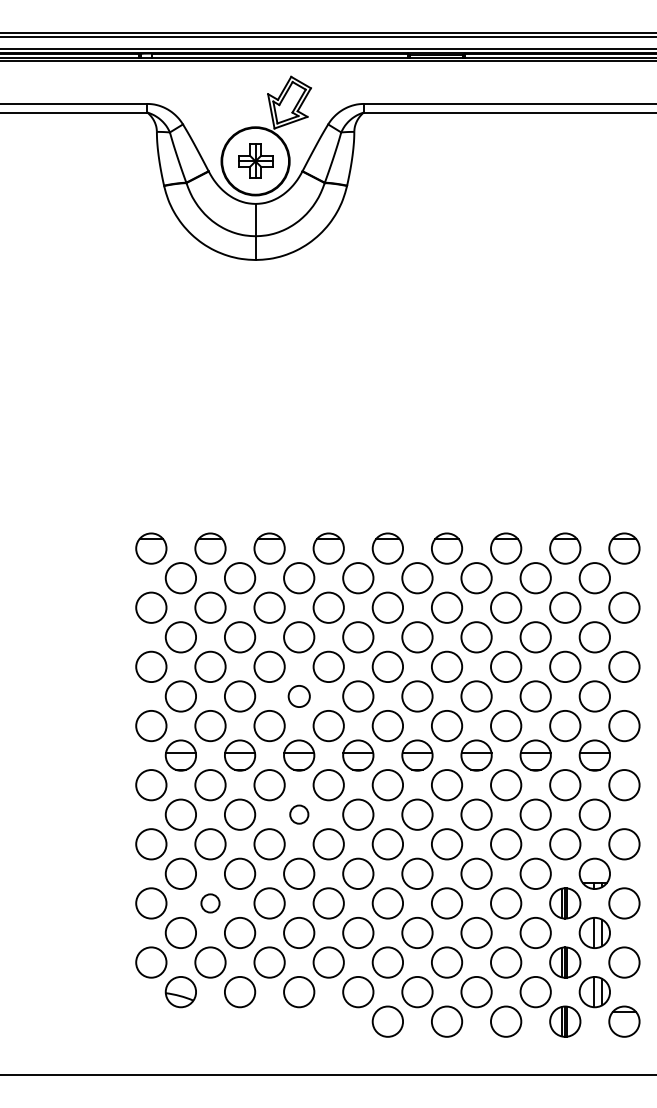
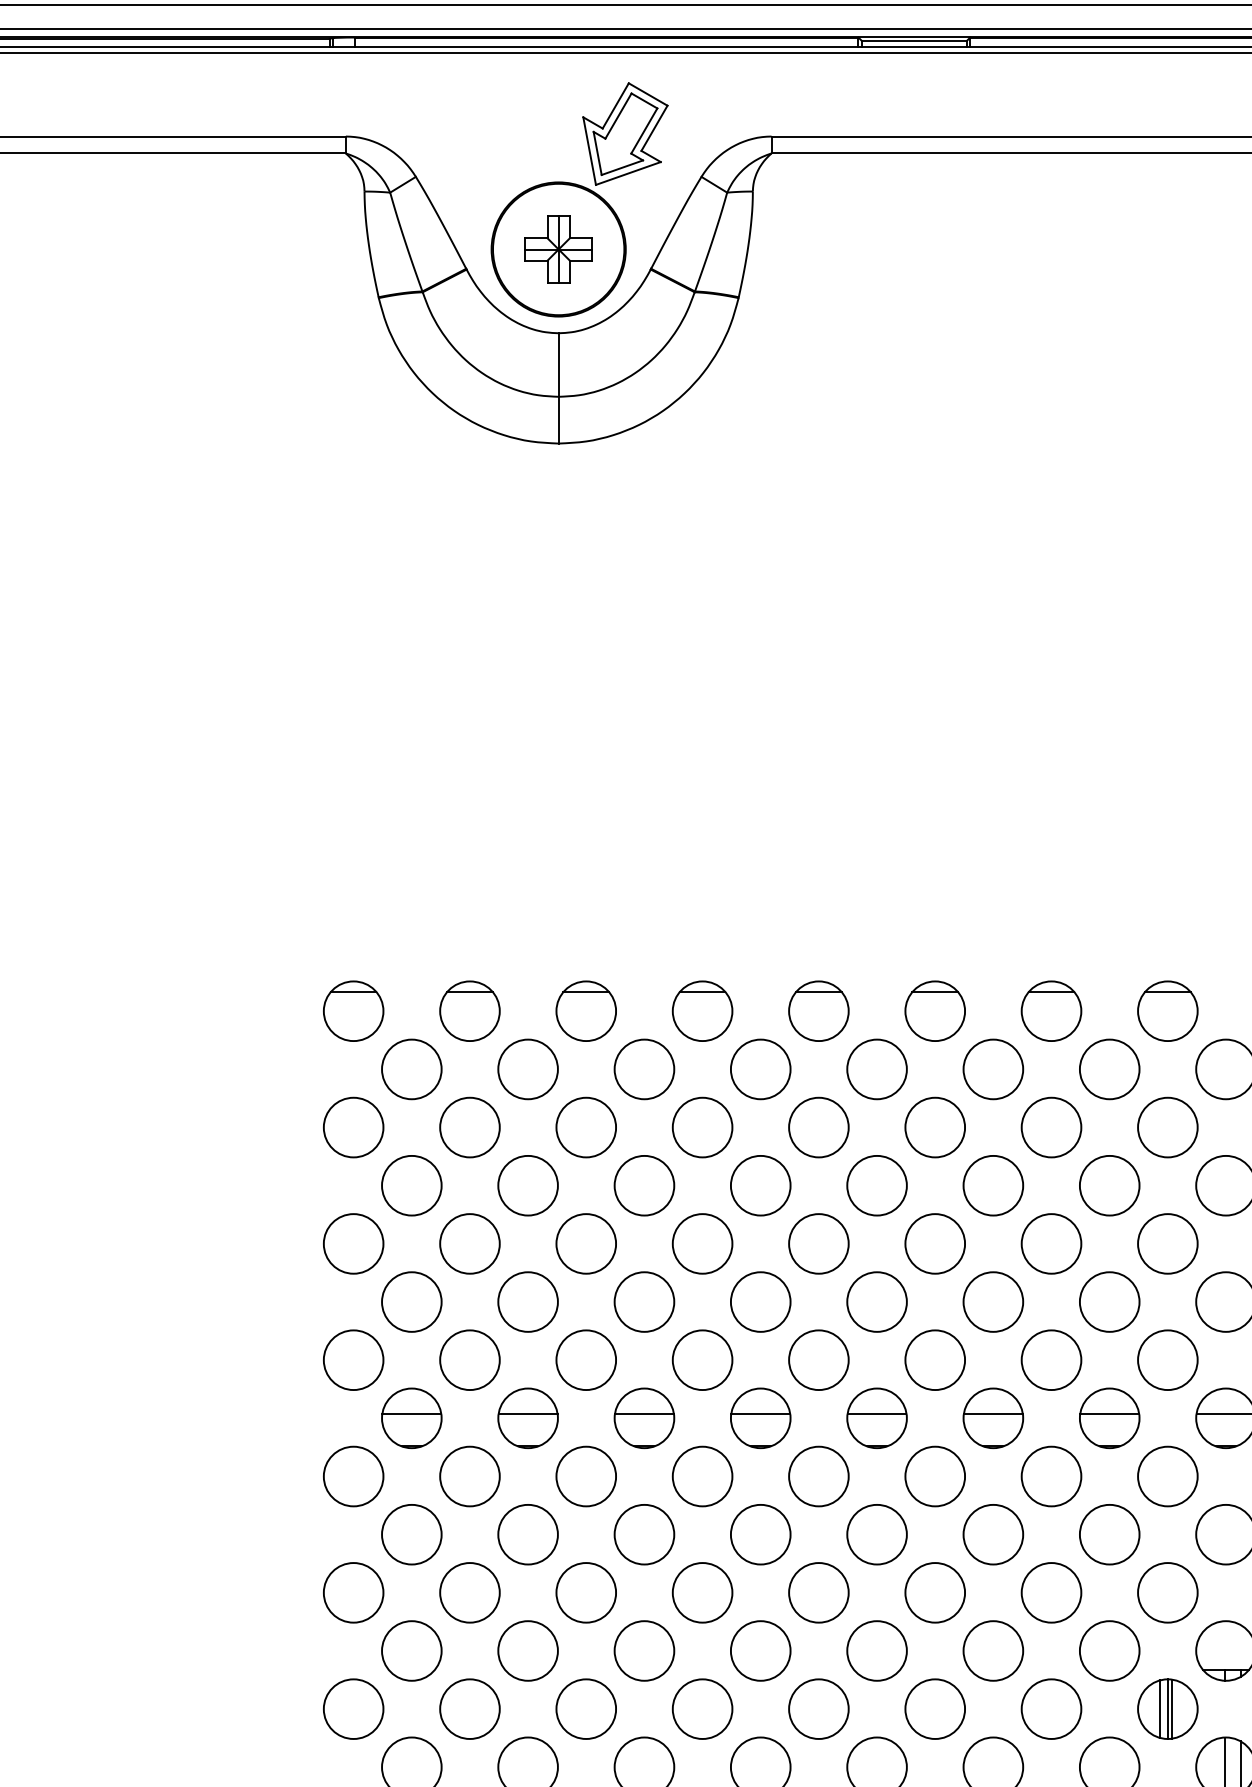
circle: (299, 696) -> (645, 1302), size x1.43
circle: (299, 814) -> (645, 1534), size x1.67
circle: (210, 903) -> (469, 1709), size x1.67

